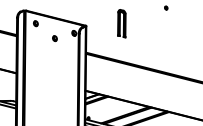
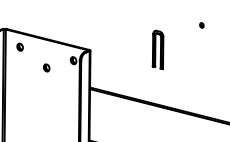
part: (121, 23) -> (157, 49), moved

